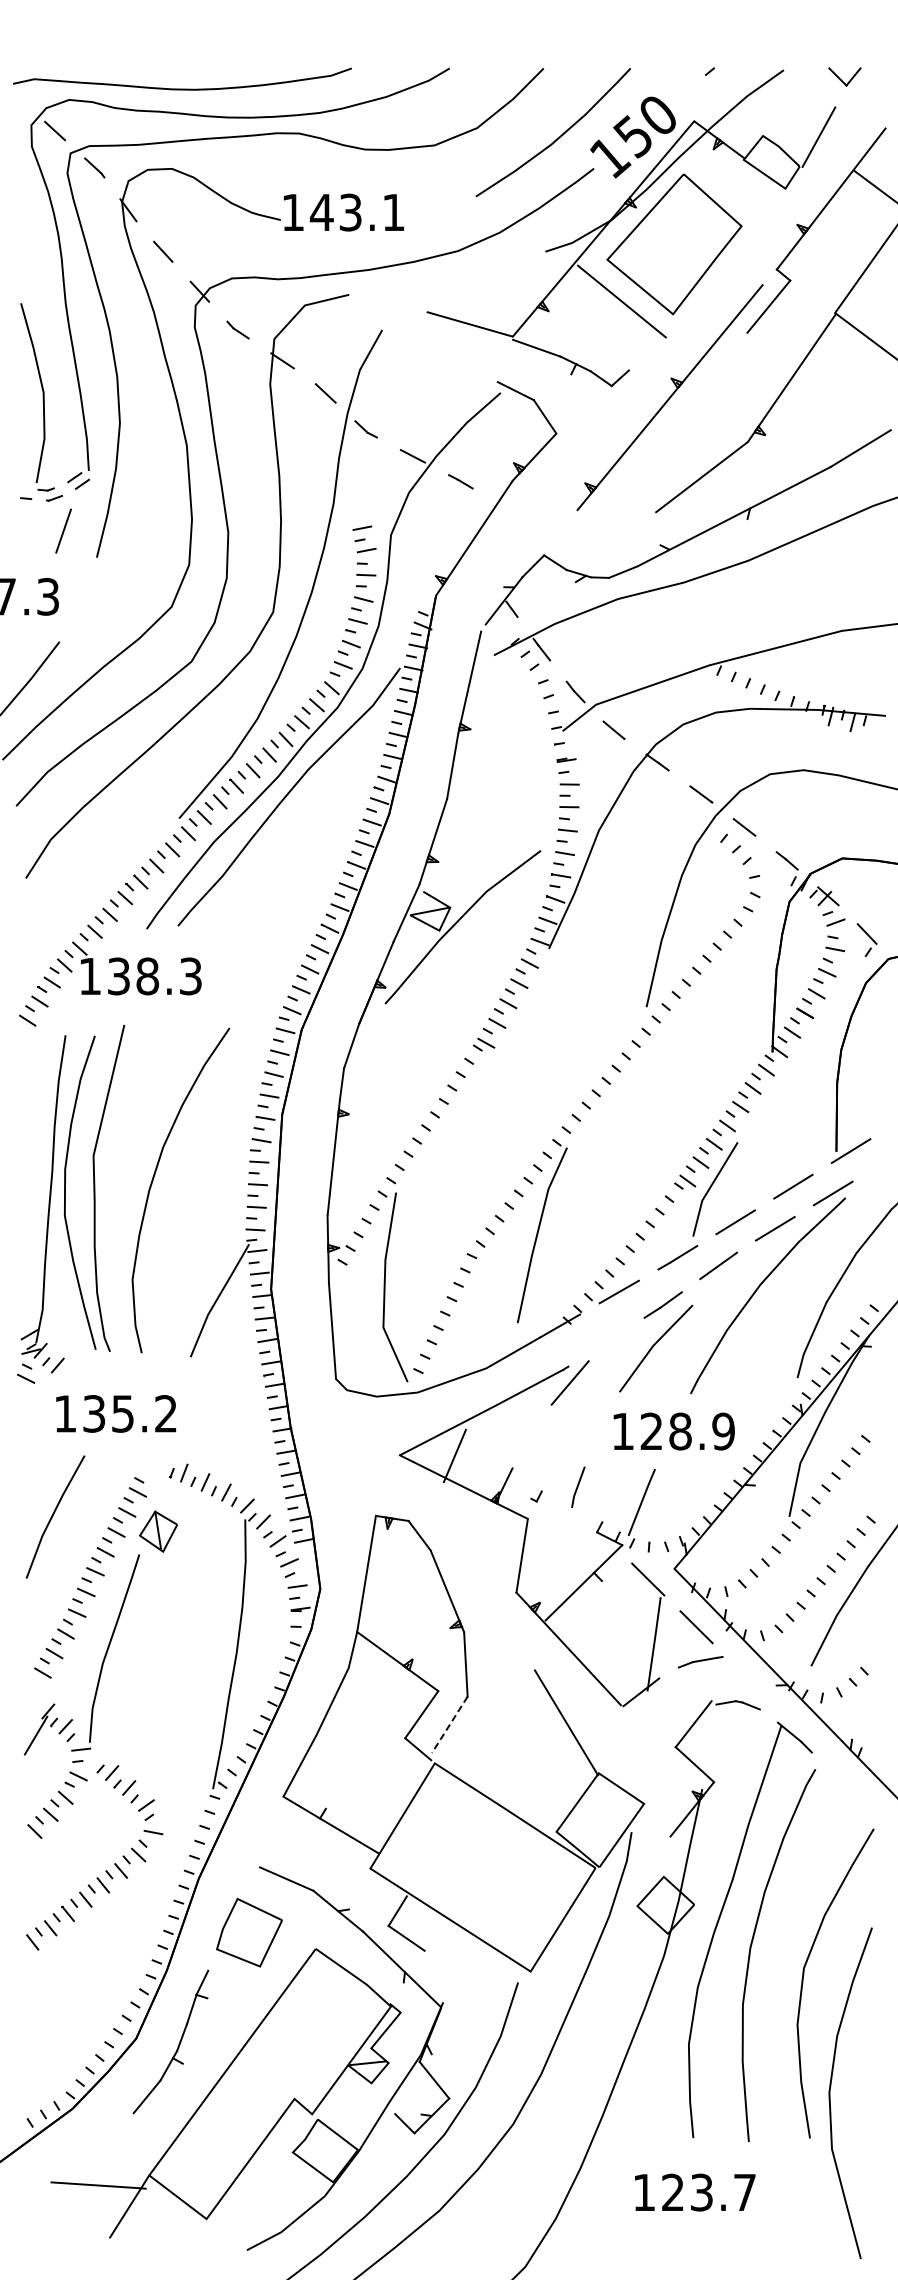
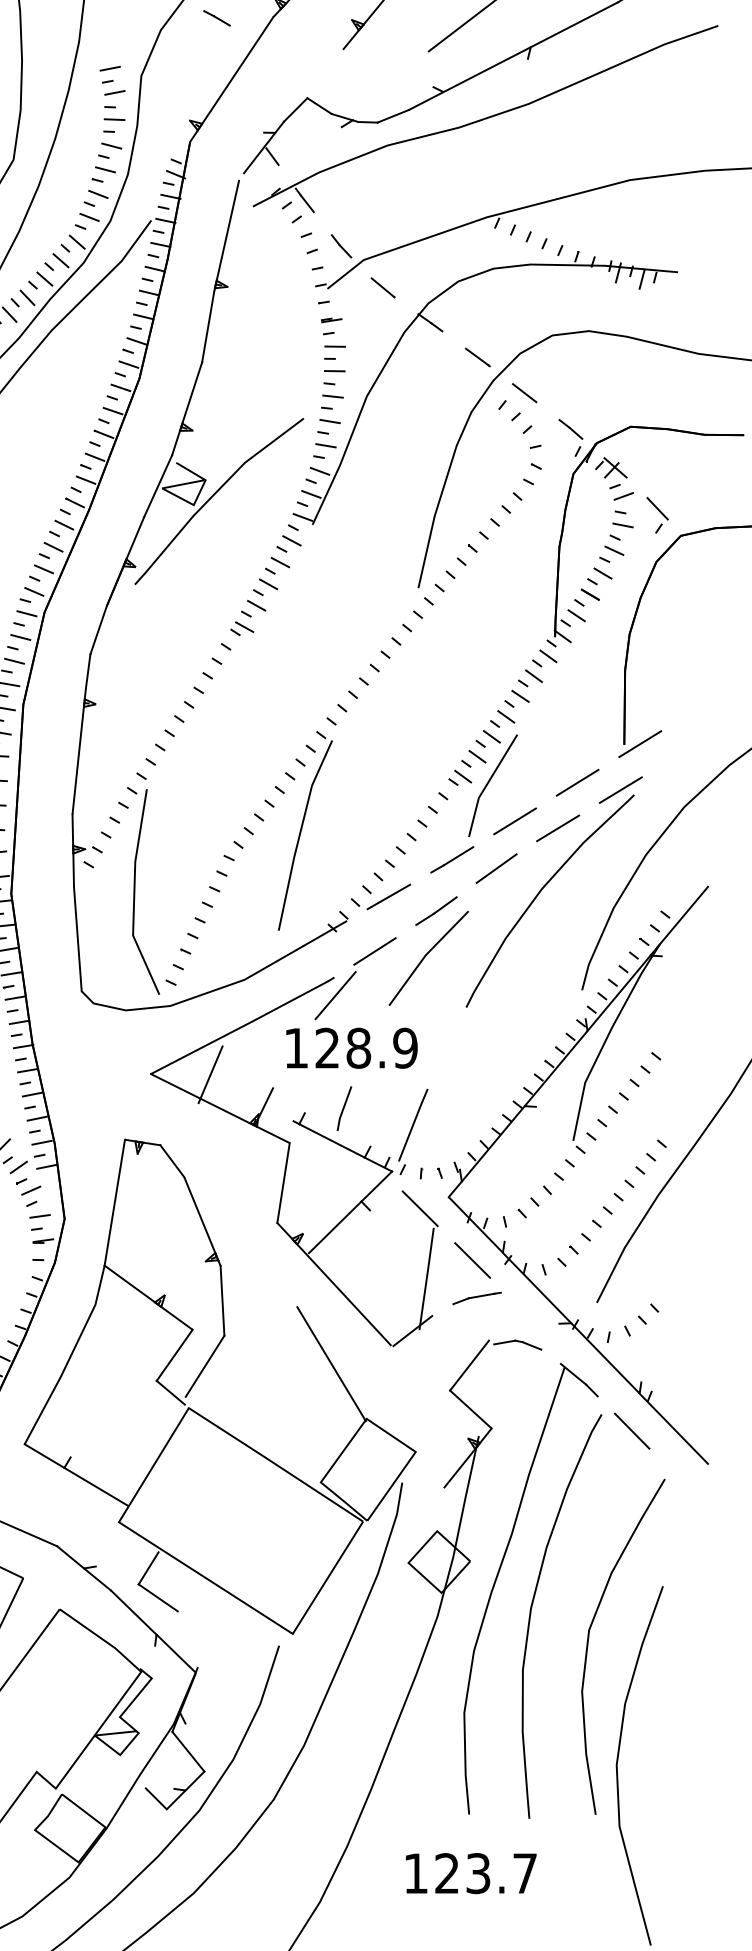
line: (606, 1342) -> (374, 951), added
text: (673, 1431) -> (351, 1048), moved
line: (566, 1516) -> (331, 1140), added
line: (449, 1725) -> (204, 1367), dashed -> solid
line: (843, 1784) -> (631, 1431), added

